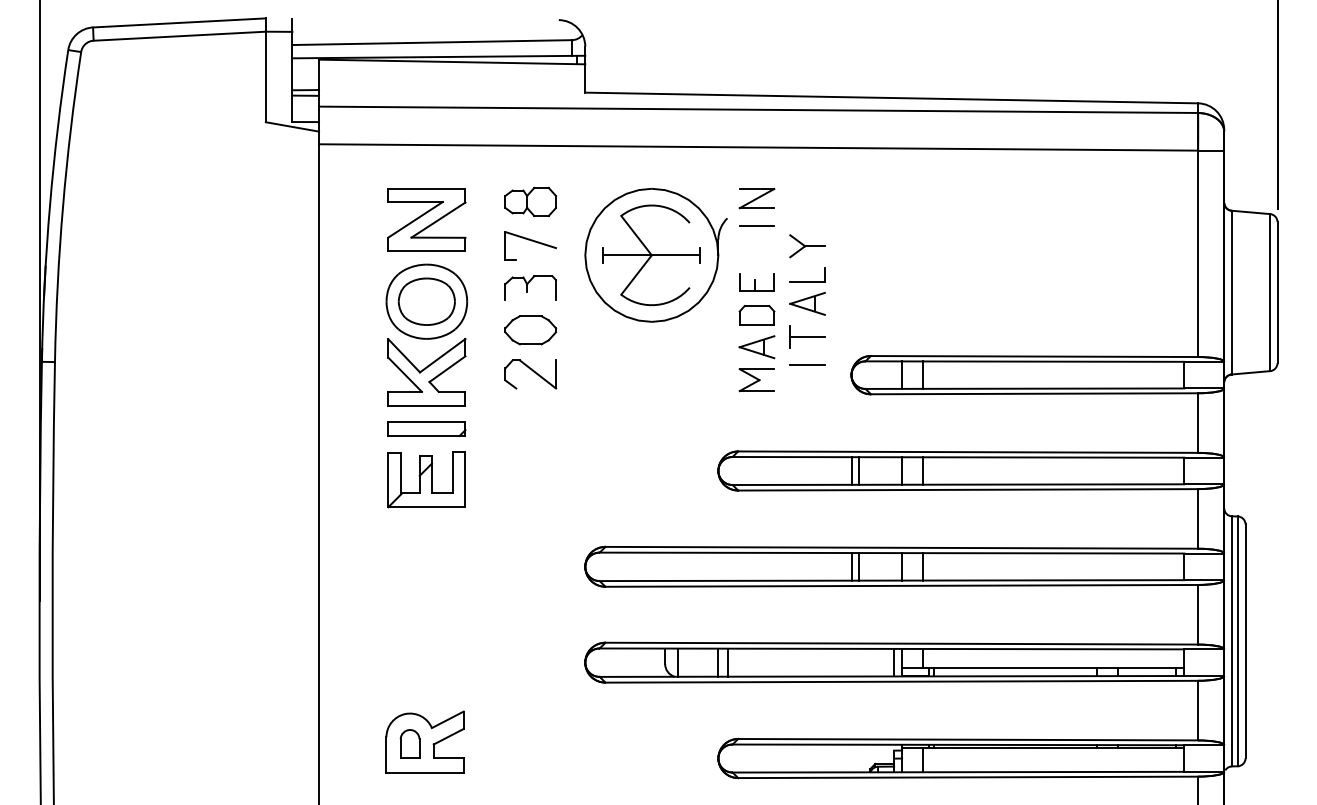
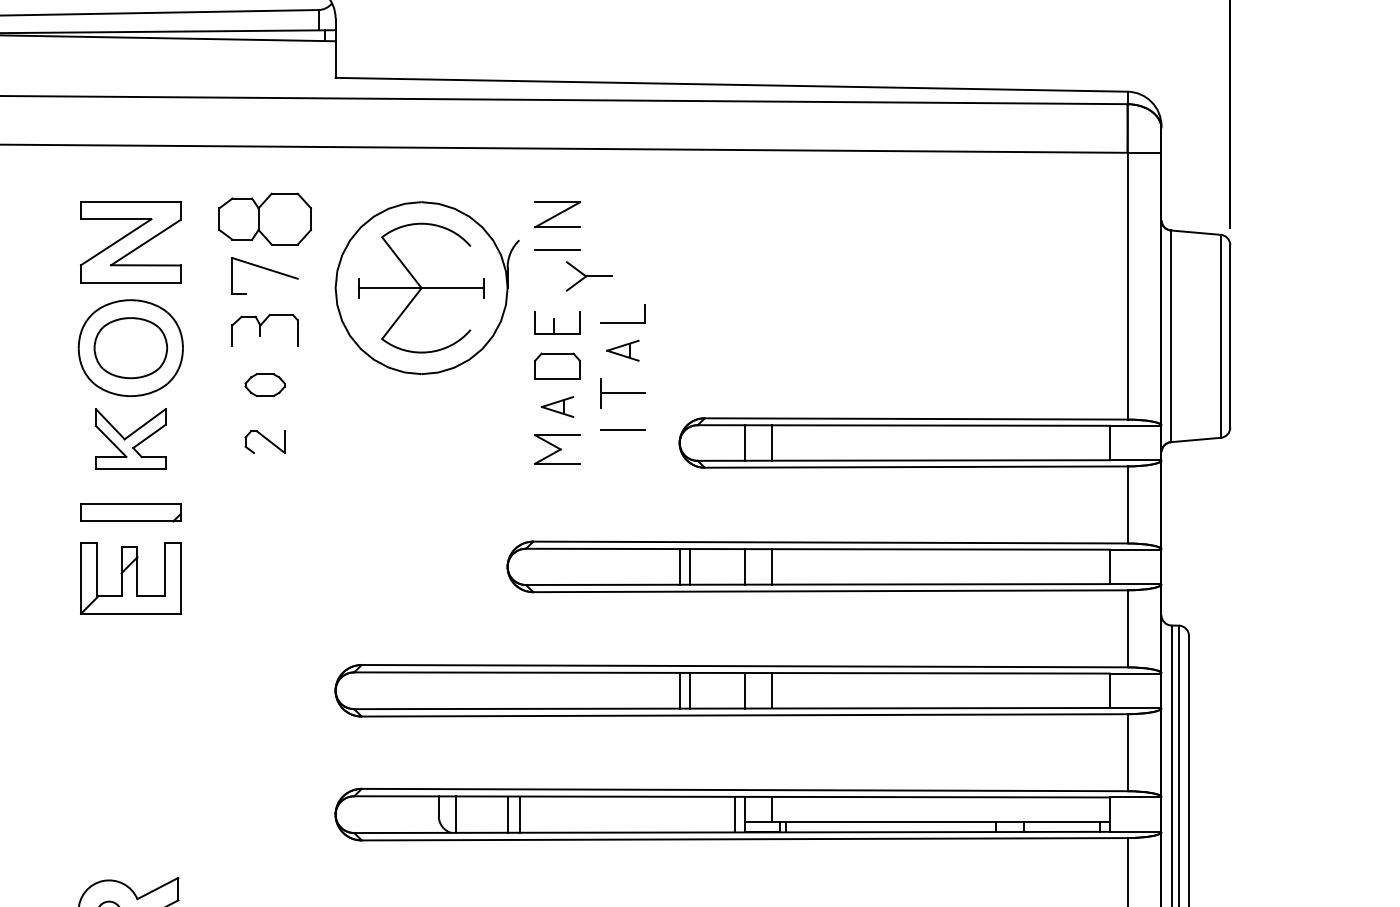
part: (530, 201) -> (264, 218), size x1.4
part: (807, 246) -> (589, 276), moved
part: (807, 303) -> (622, 350), size x0.7
part: (530, 330) -> (264, 385), size x0.6
part: (756, 347) -> (556, 407), size x0.7
part: (426, 371) -> (130, 438), size x0.7
part: (530, 374) -> (264, 442), size x0.6

